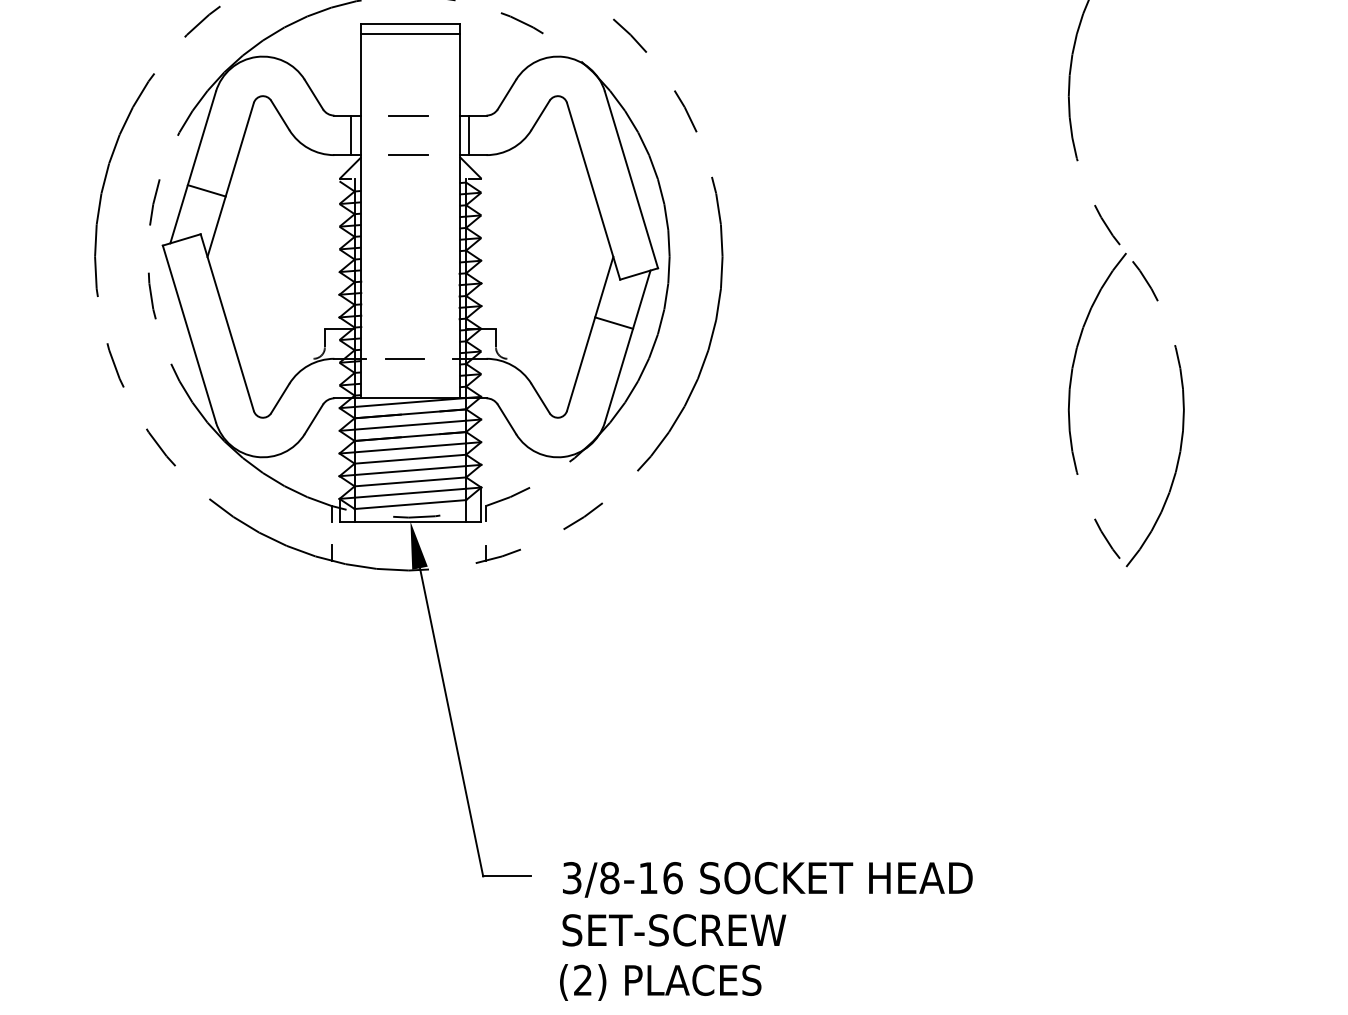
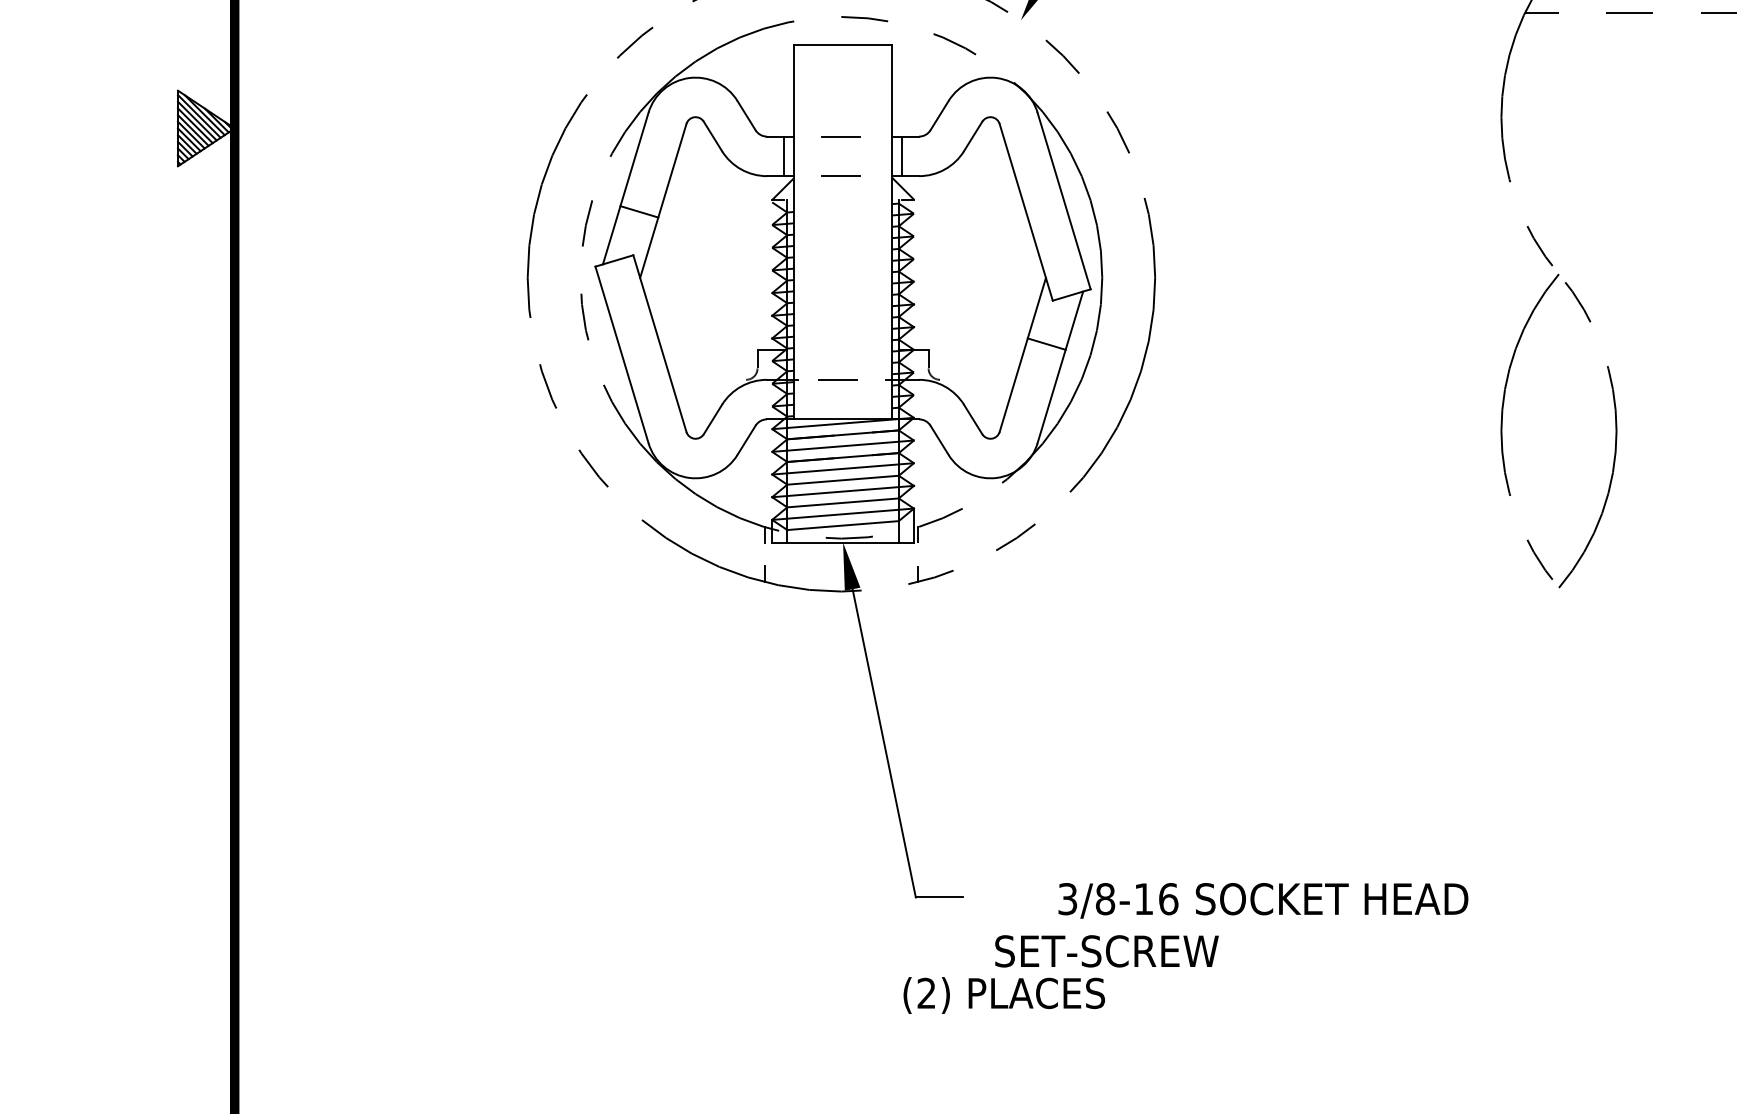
line: (409, 33) -> (842, 54), removed
text: (767, 879) -> (1263, 900), moved
text: (659, 982) -> (1003, 995), moved

